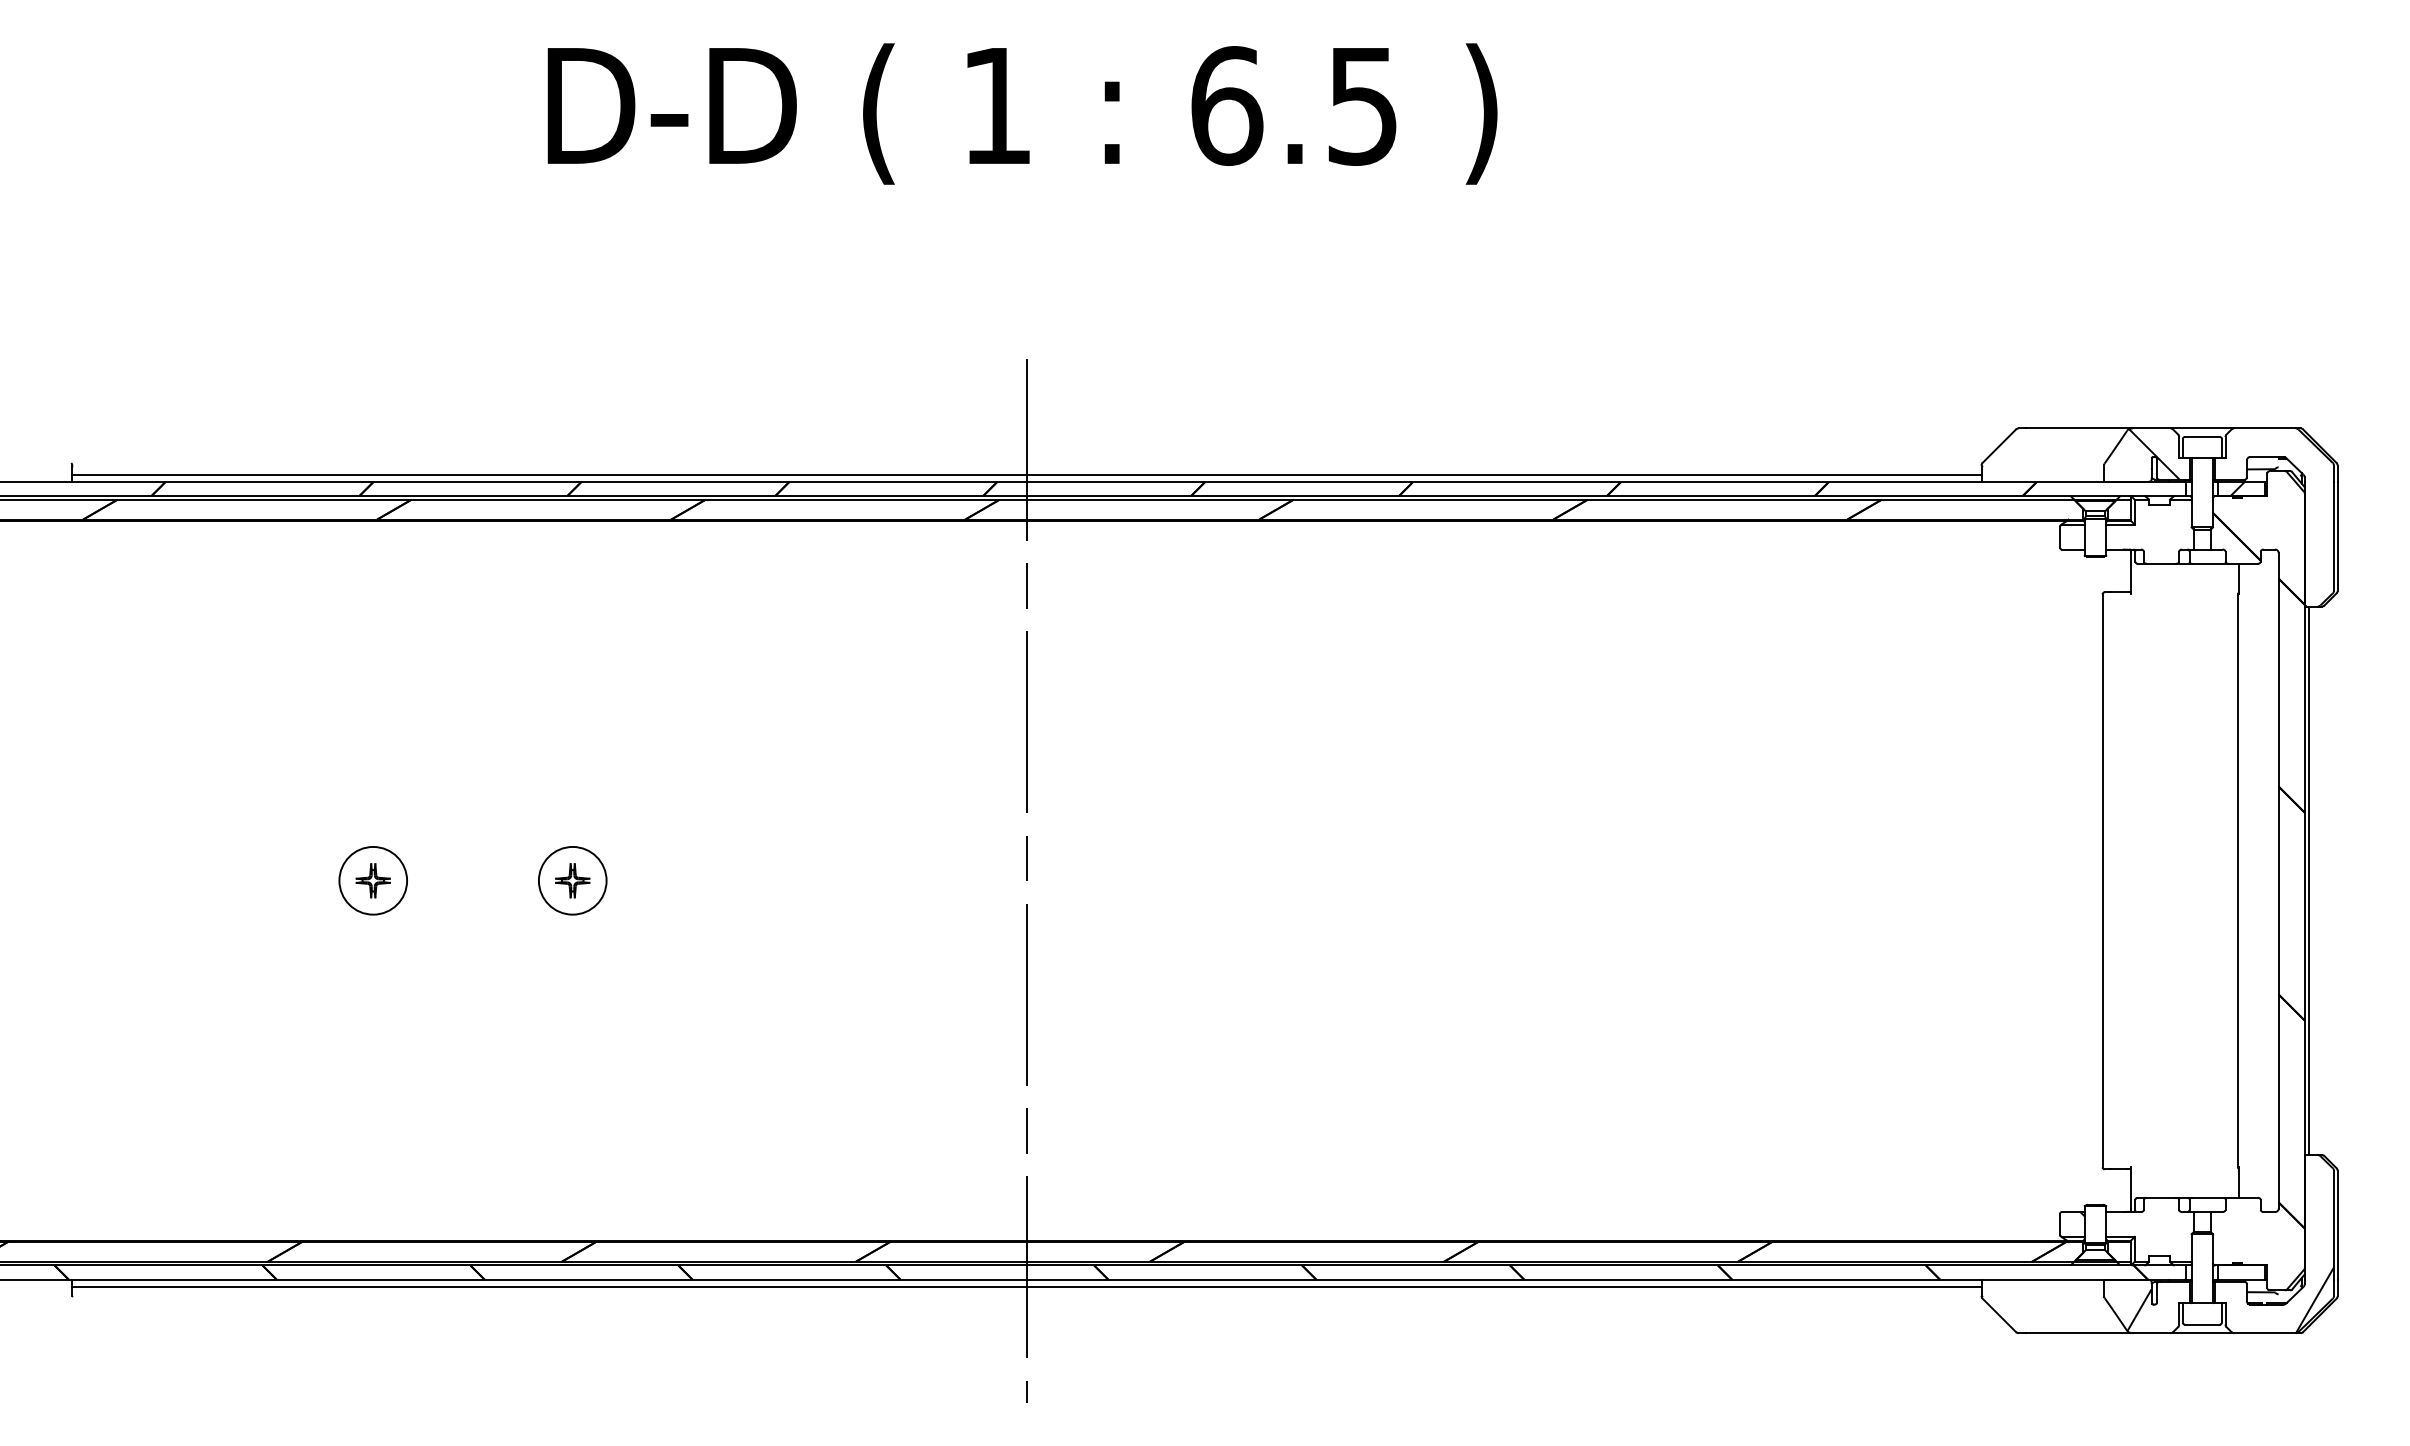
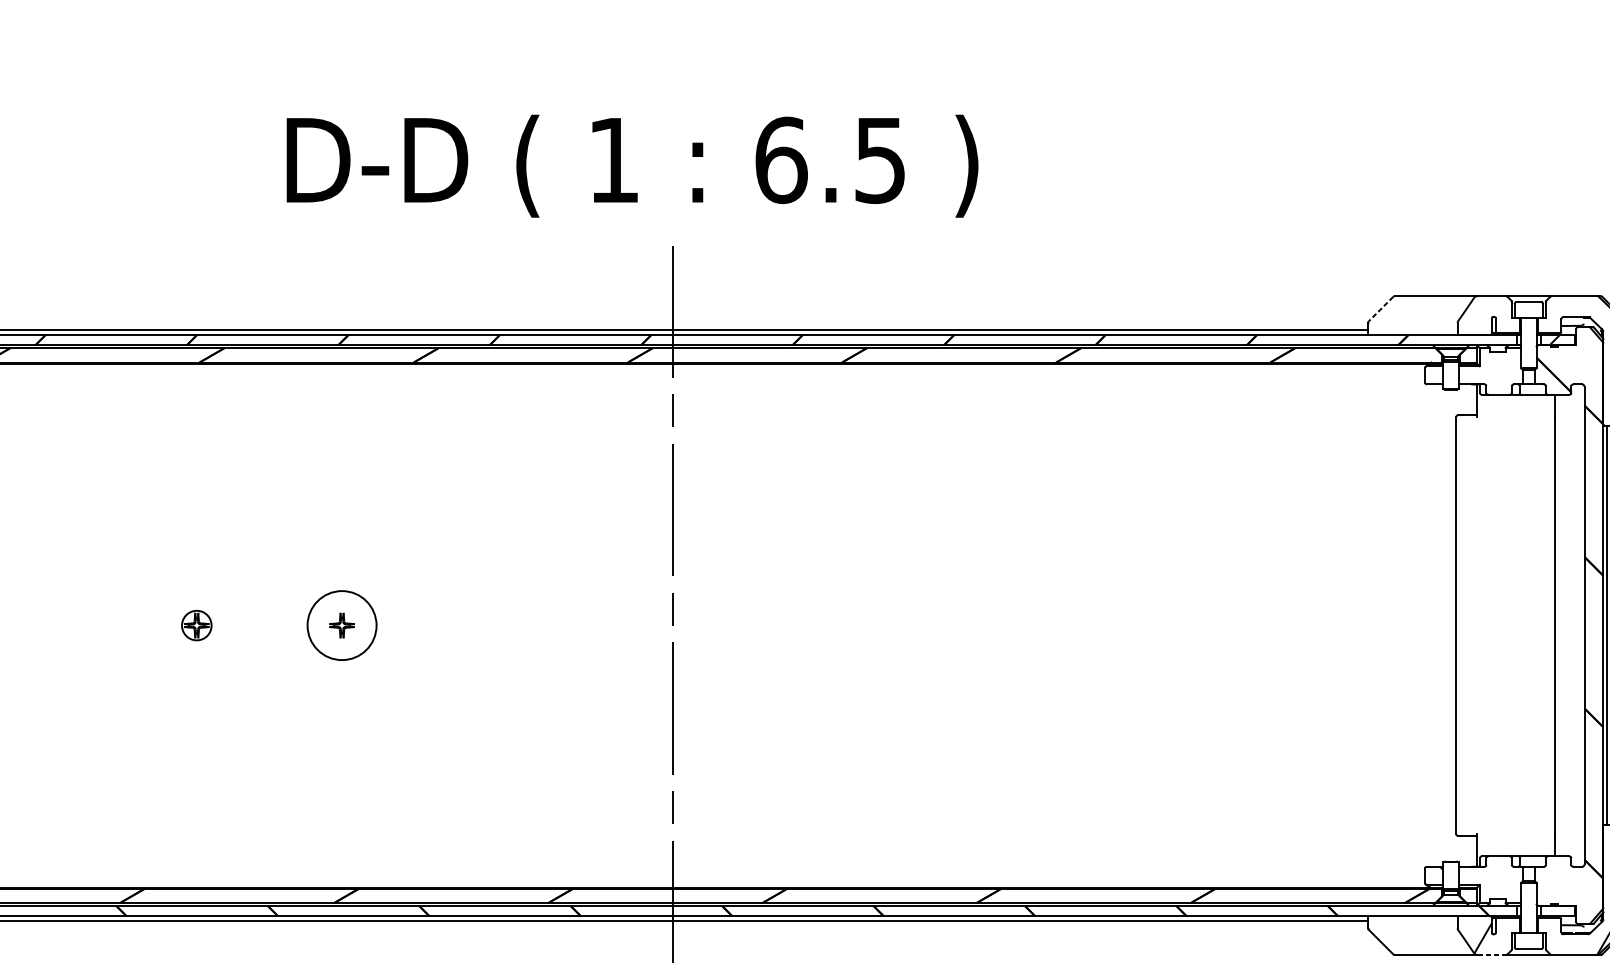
text: (1022, 113) -> (632, 165), moved
line: (1999, 446) -> (1381, 309), solid -> dashed
hatch: (2154, 454) -> (1494, 315), removed
circle: (373, 880) -> (196, 625), size x0.6
circle: (572, 880) -> (341, 625), size x1.4
line: (2151, 1333) -> (1491, 955), solid -> dashed

